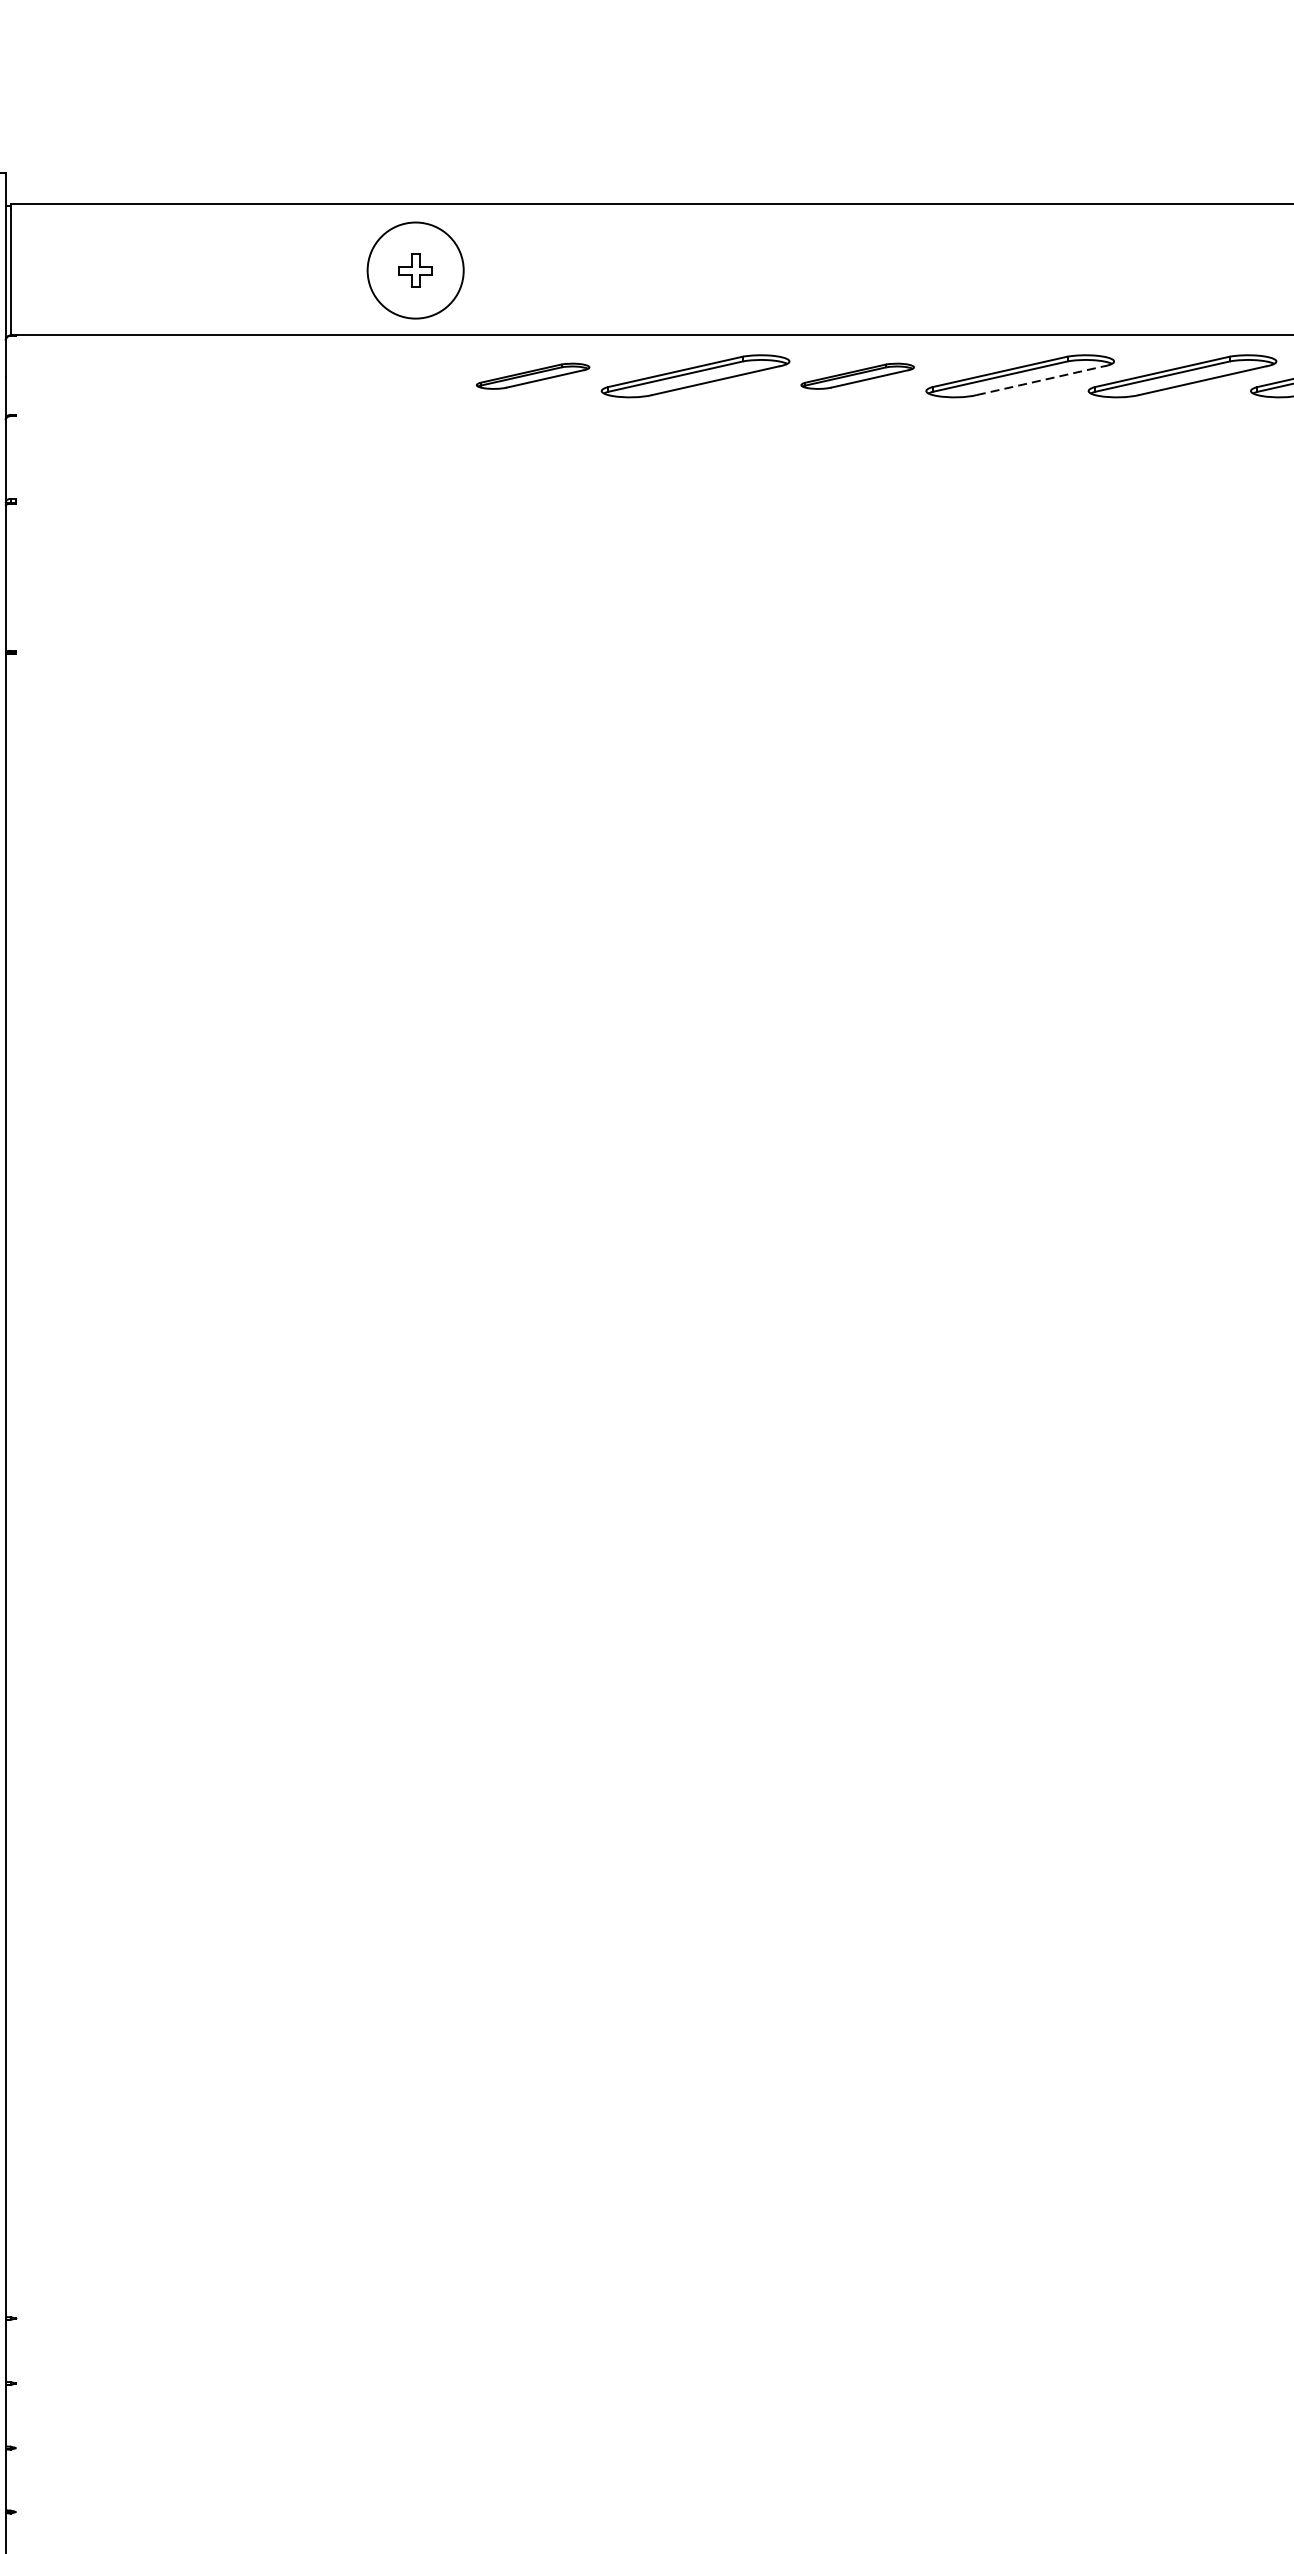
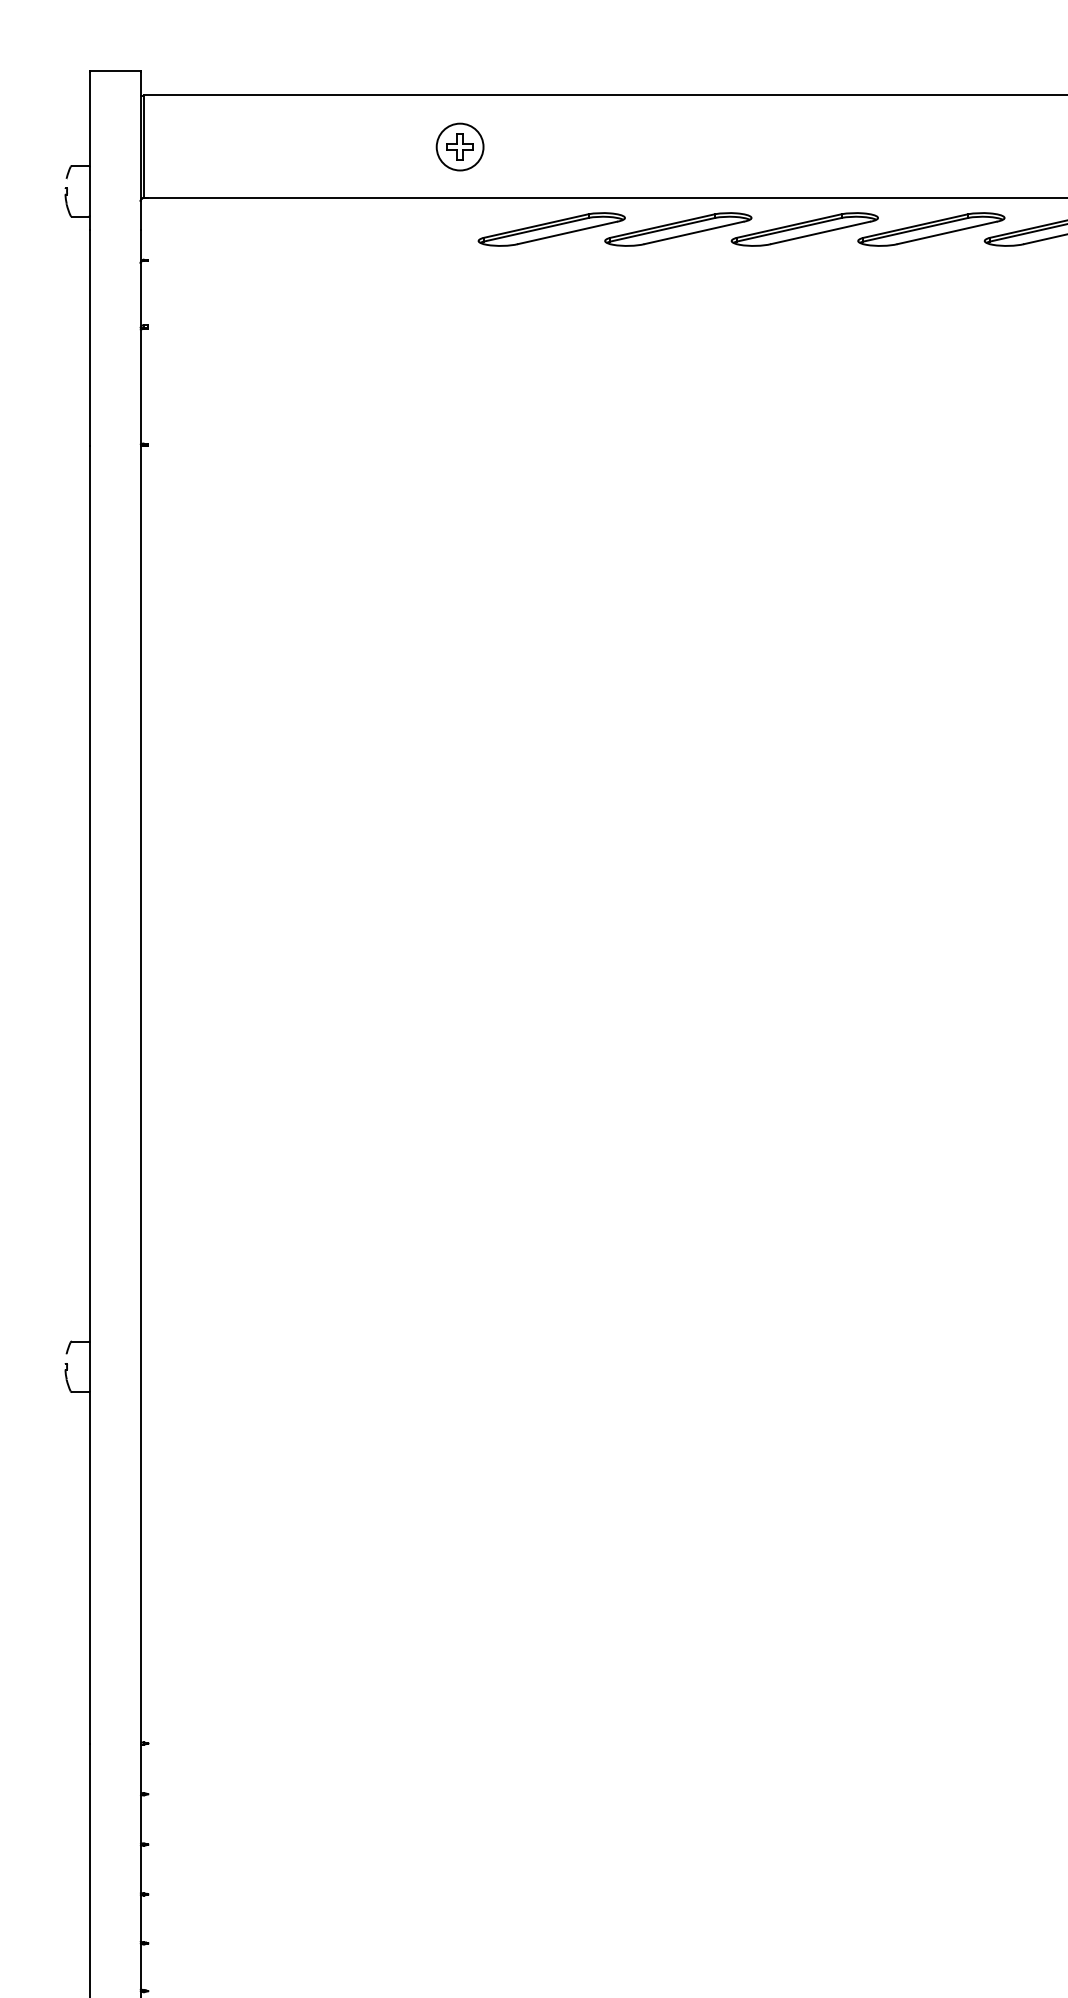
circle: (414, 269) -> (459, 146), size x0.62
part: (532, 376) -> (551, 229), size x1.67
part: (857, 376) -> (804, 229), size x1.67
line: (1040, 380) -> (947, 232), dashed -> solid

